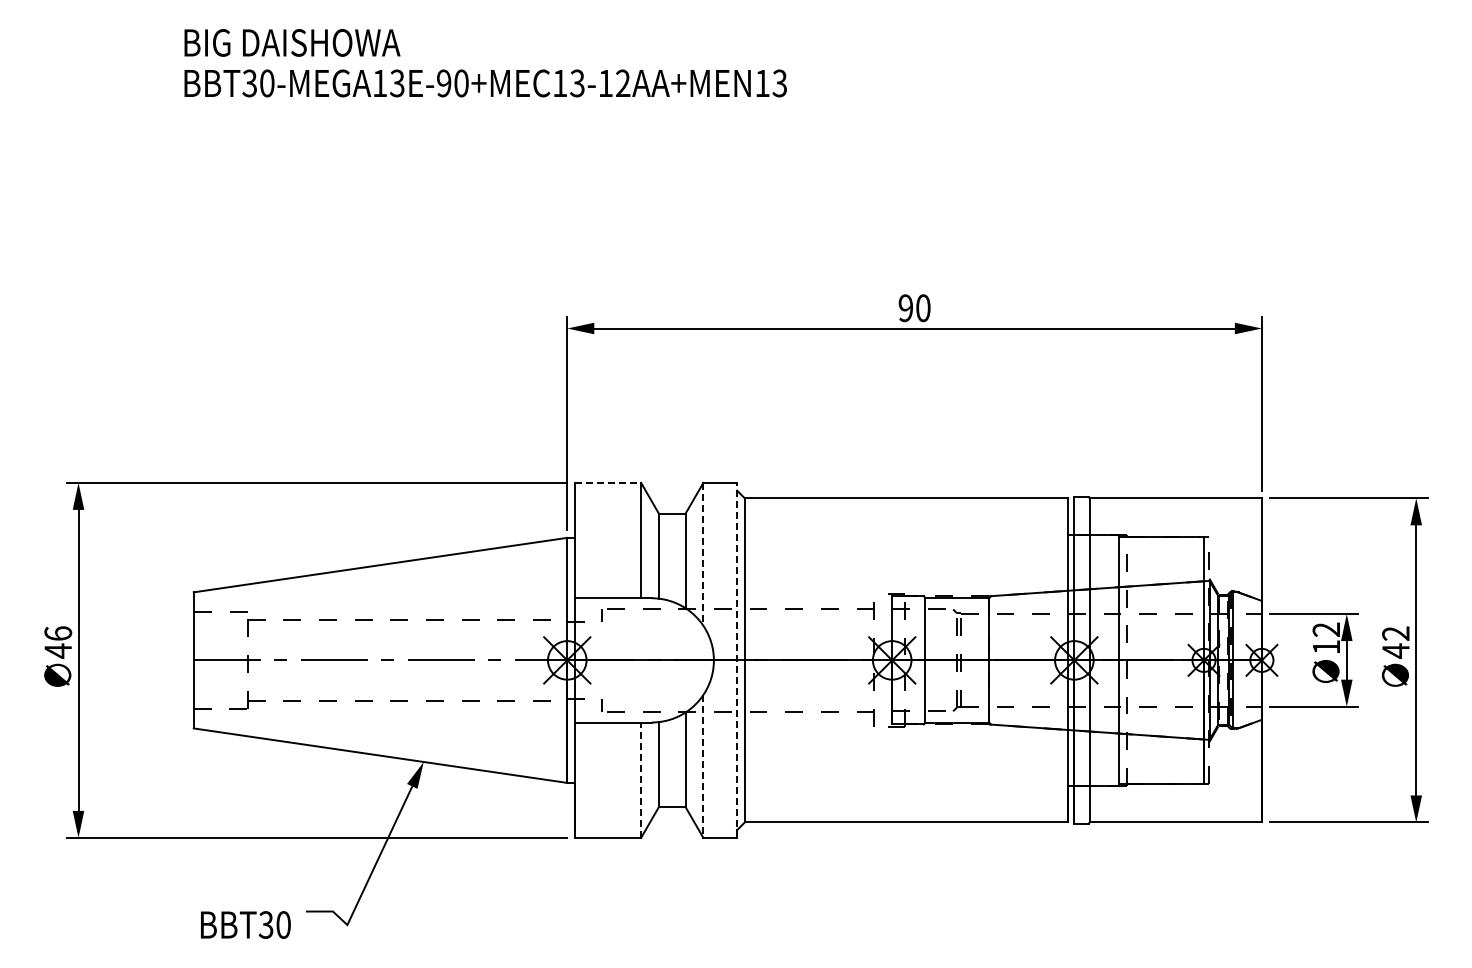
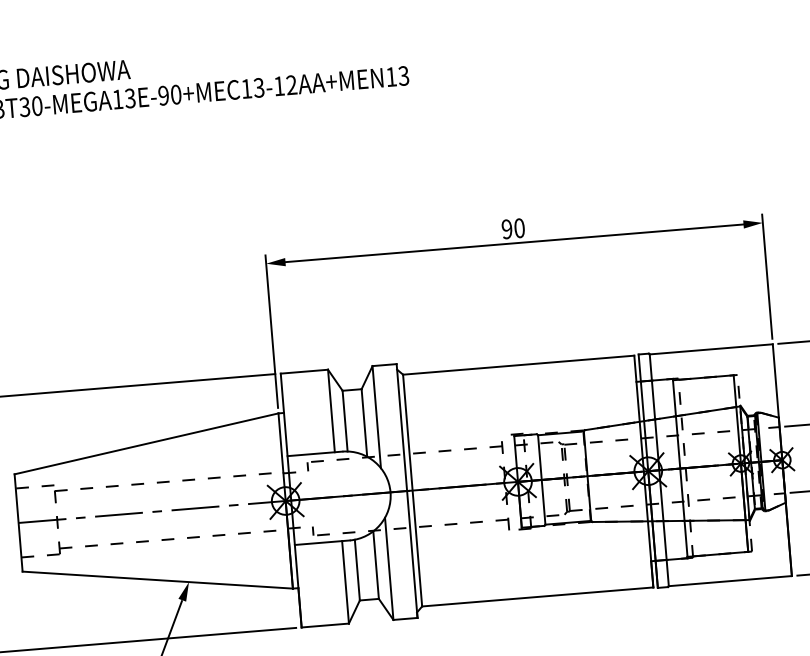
line: (608, 482) -> (304, 371), dashed -> solid
line: (703, 554) -> (376, 417), dashed -> solid
line: (737, 660) -> (407, 491), dashed -> solid
line: (703, 766) -> (389, 568), dashed -> solid
line: (641, 780) -> (345, 582), dashed -> solid

